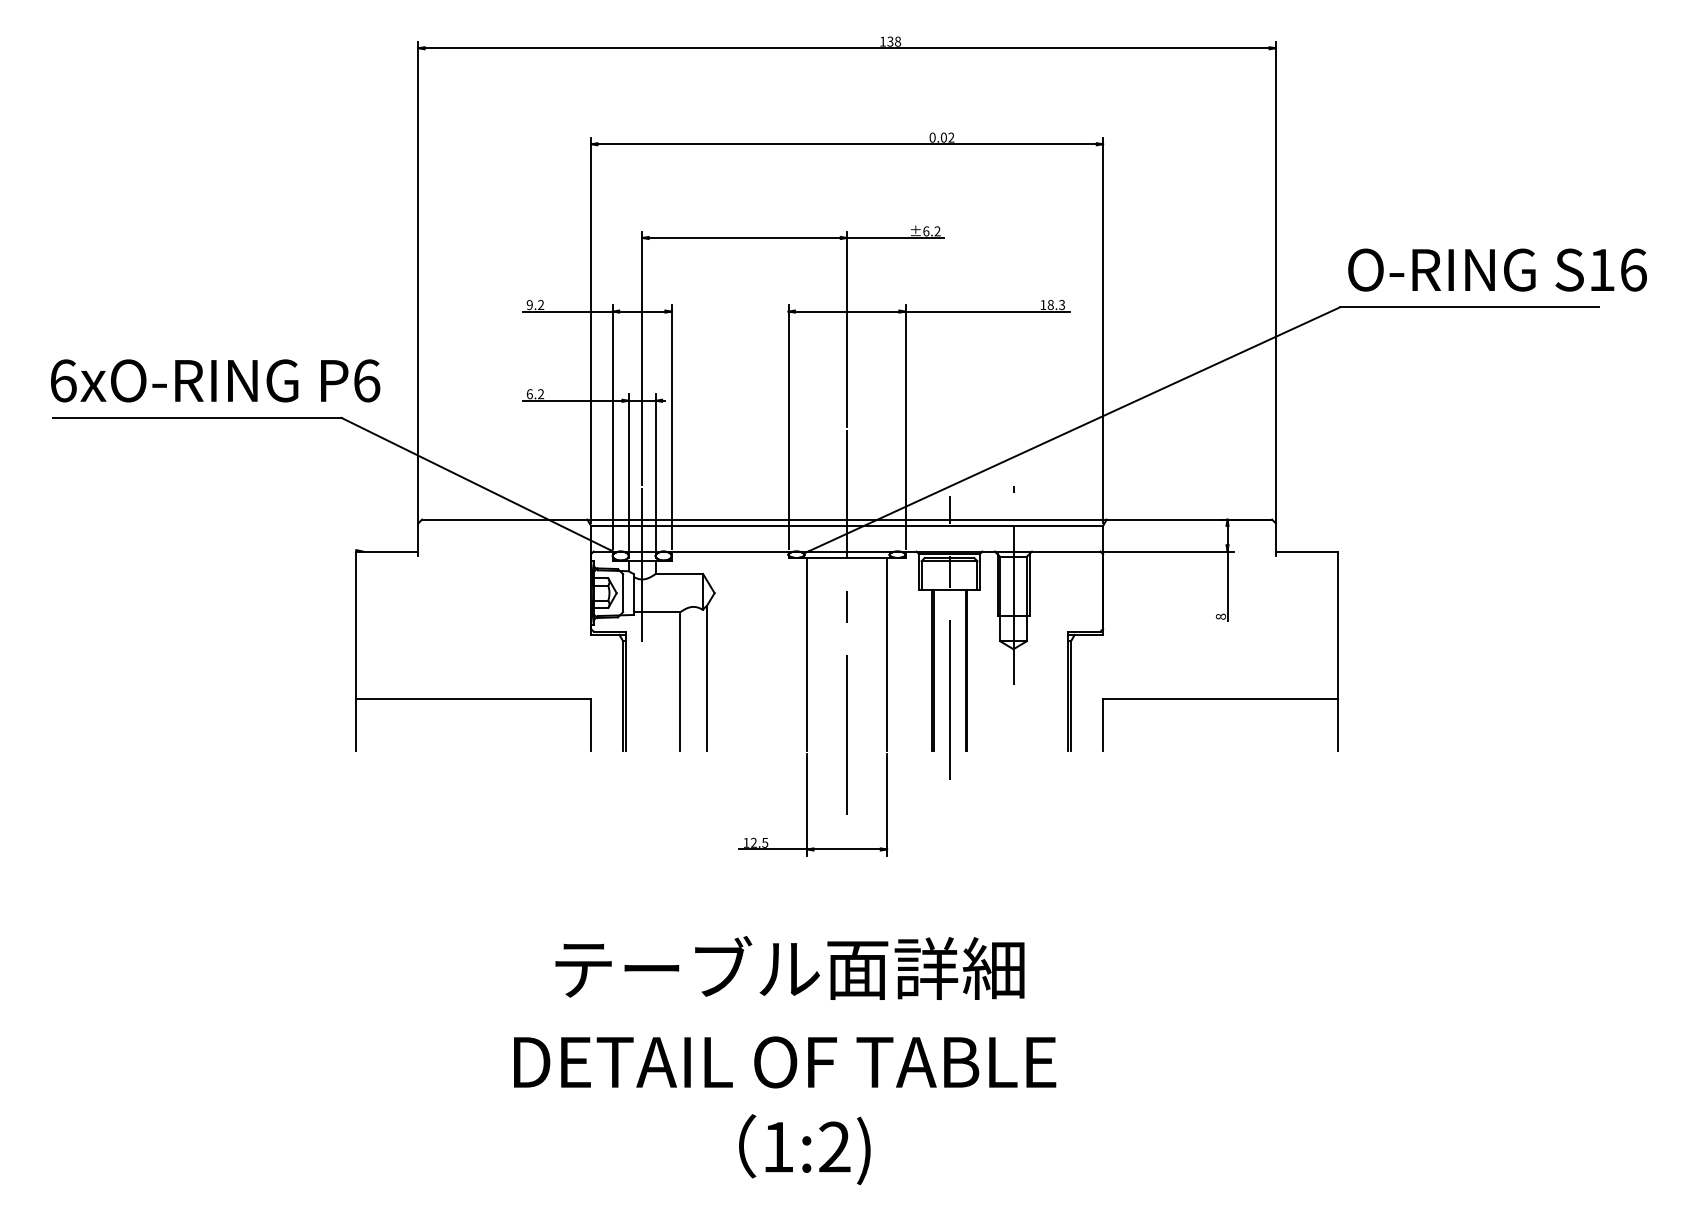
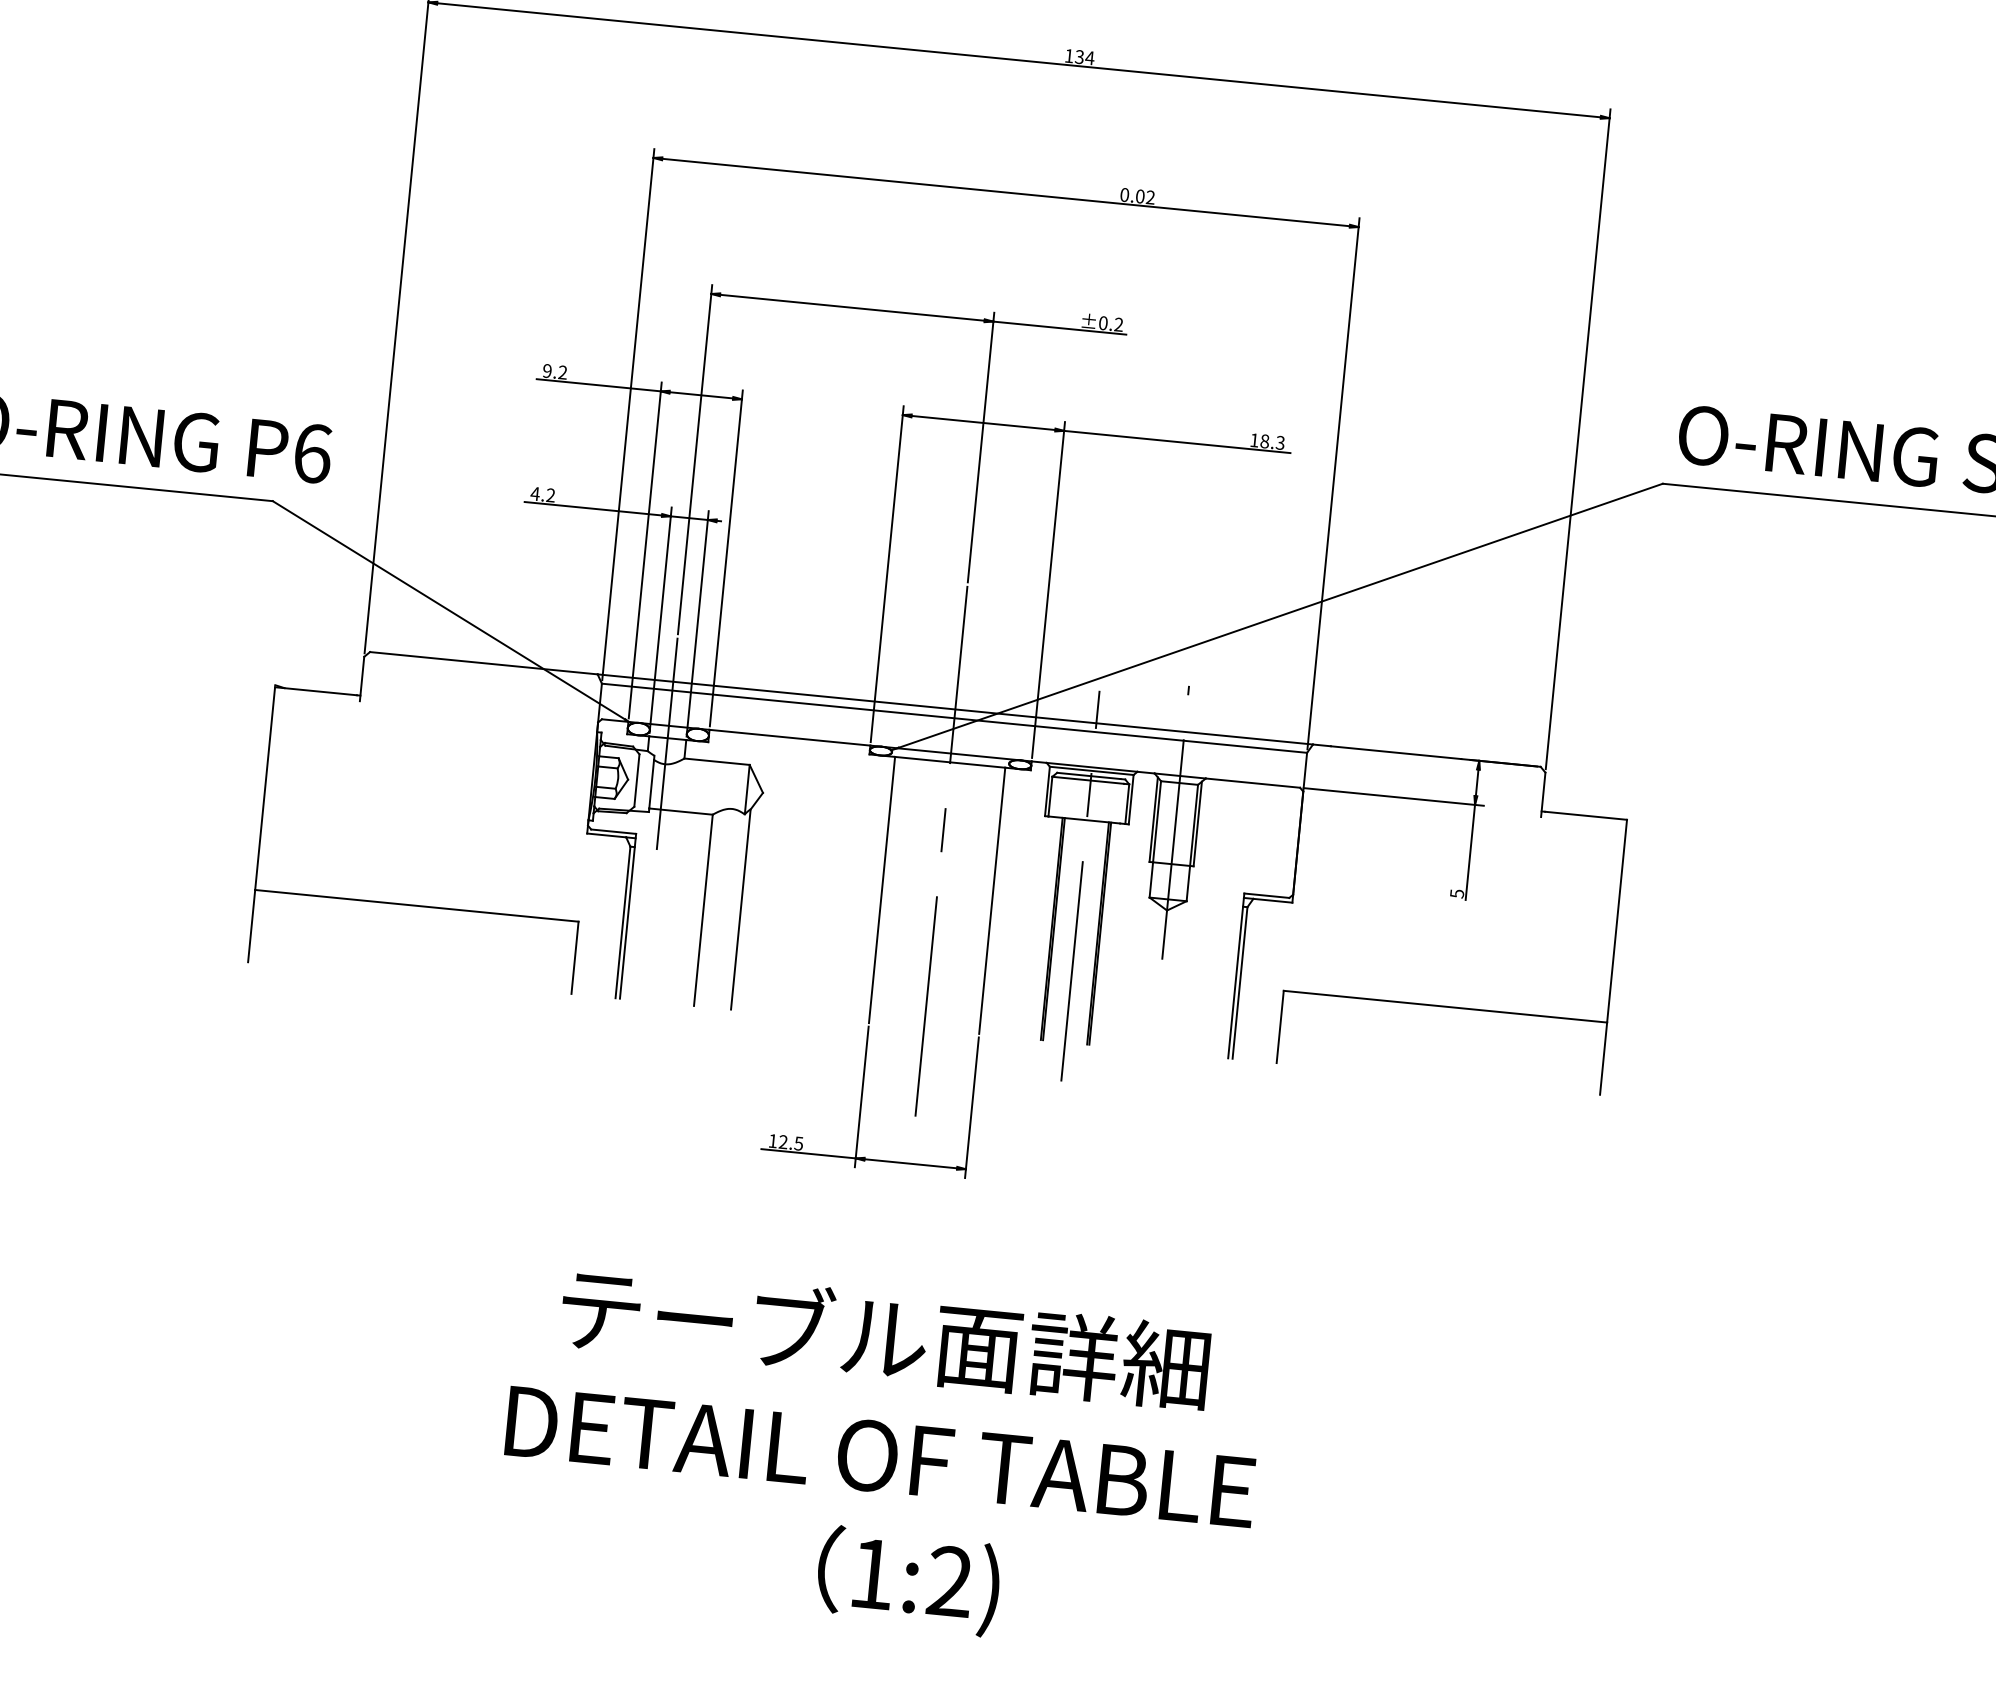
text: (897, 41) -> (1089, 57), 138 -> 134
text: (926, 231) -> (1103, 323), ±6.2 -> ±0.2
text: (529, 394) -> (534, 494), 6.2 -> 4.2
text: (1220, 616) -> (1456, 893), 8 -> 5
text: (789, 967) -> (884, 1336), moved
text: (785, 1062) -> (881, 1457), moved
text: (804, 1149) -> (908, 1580), moved

